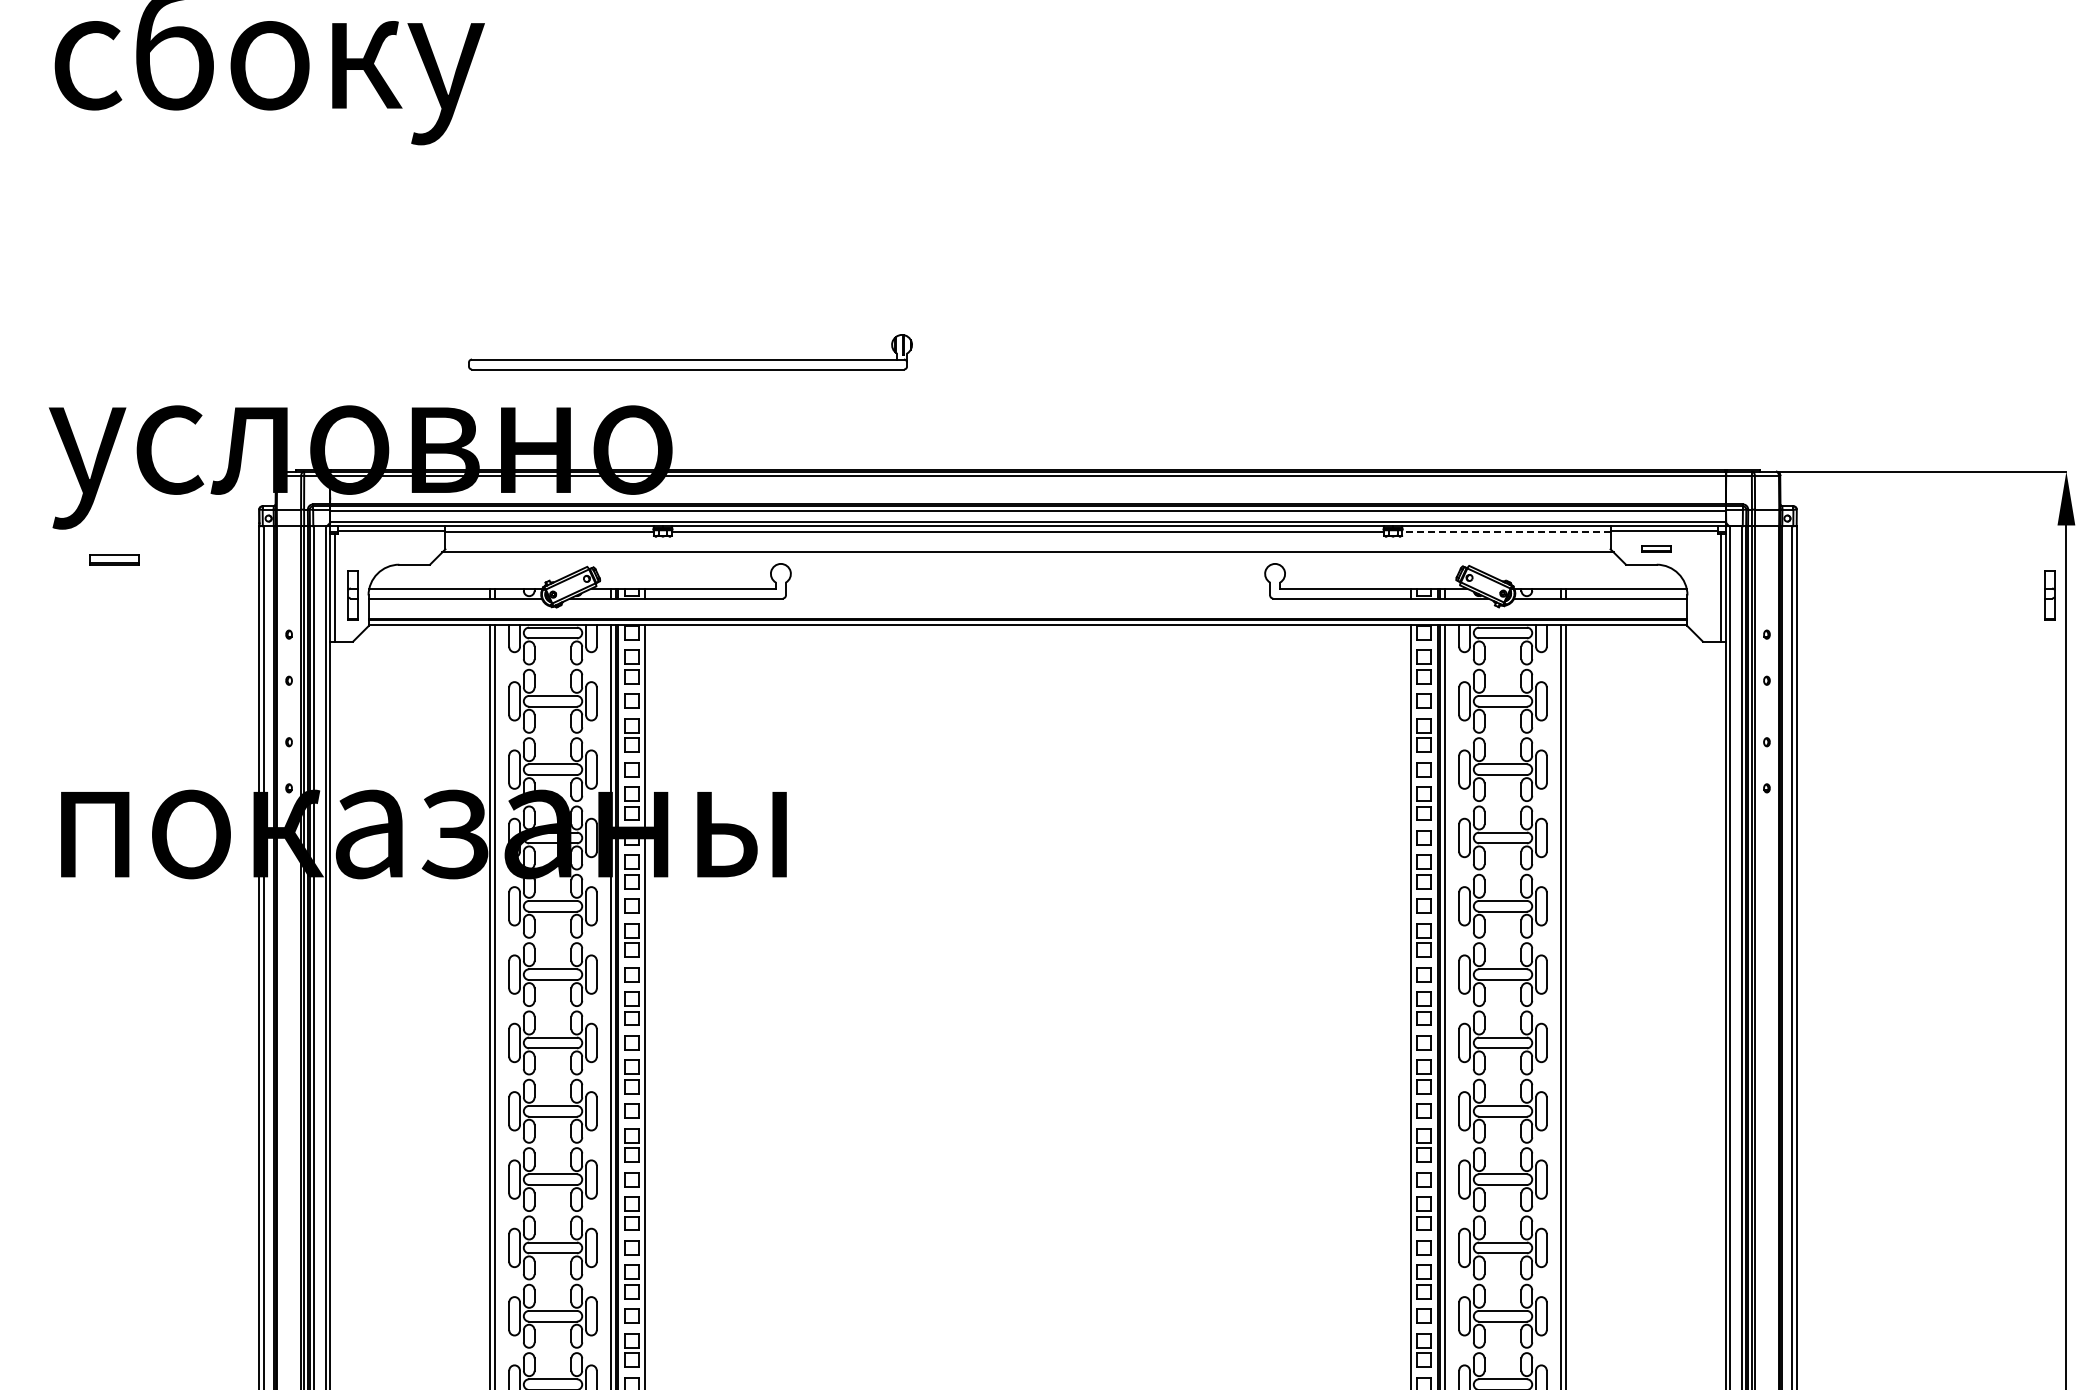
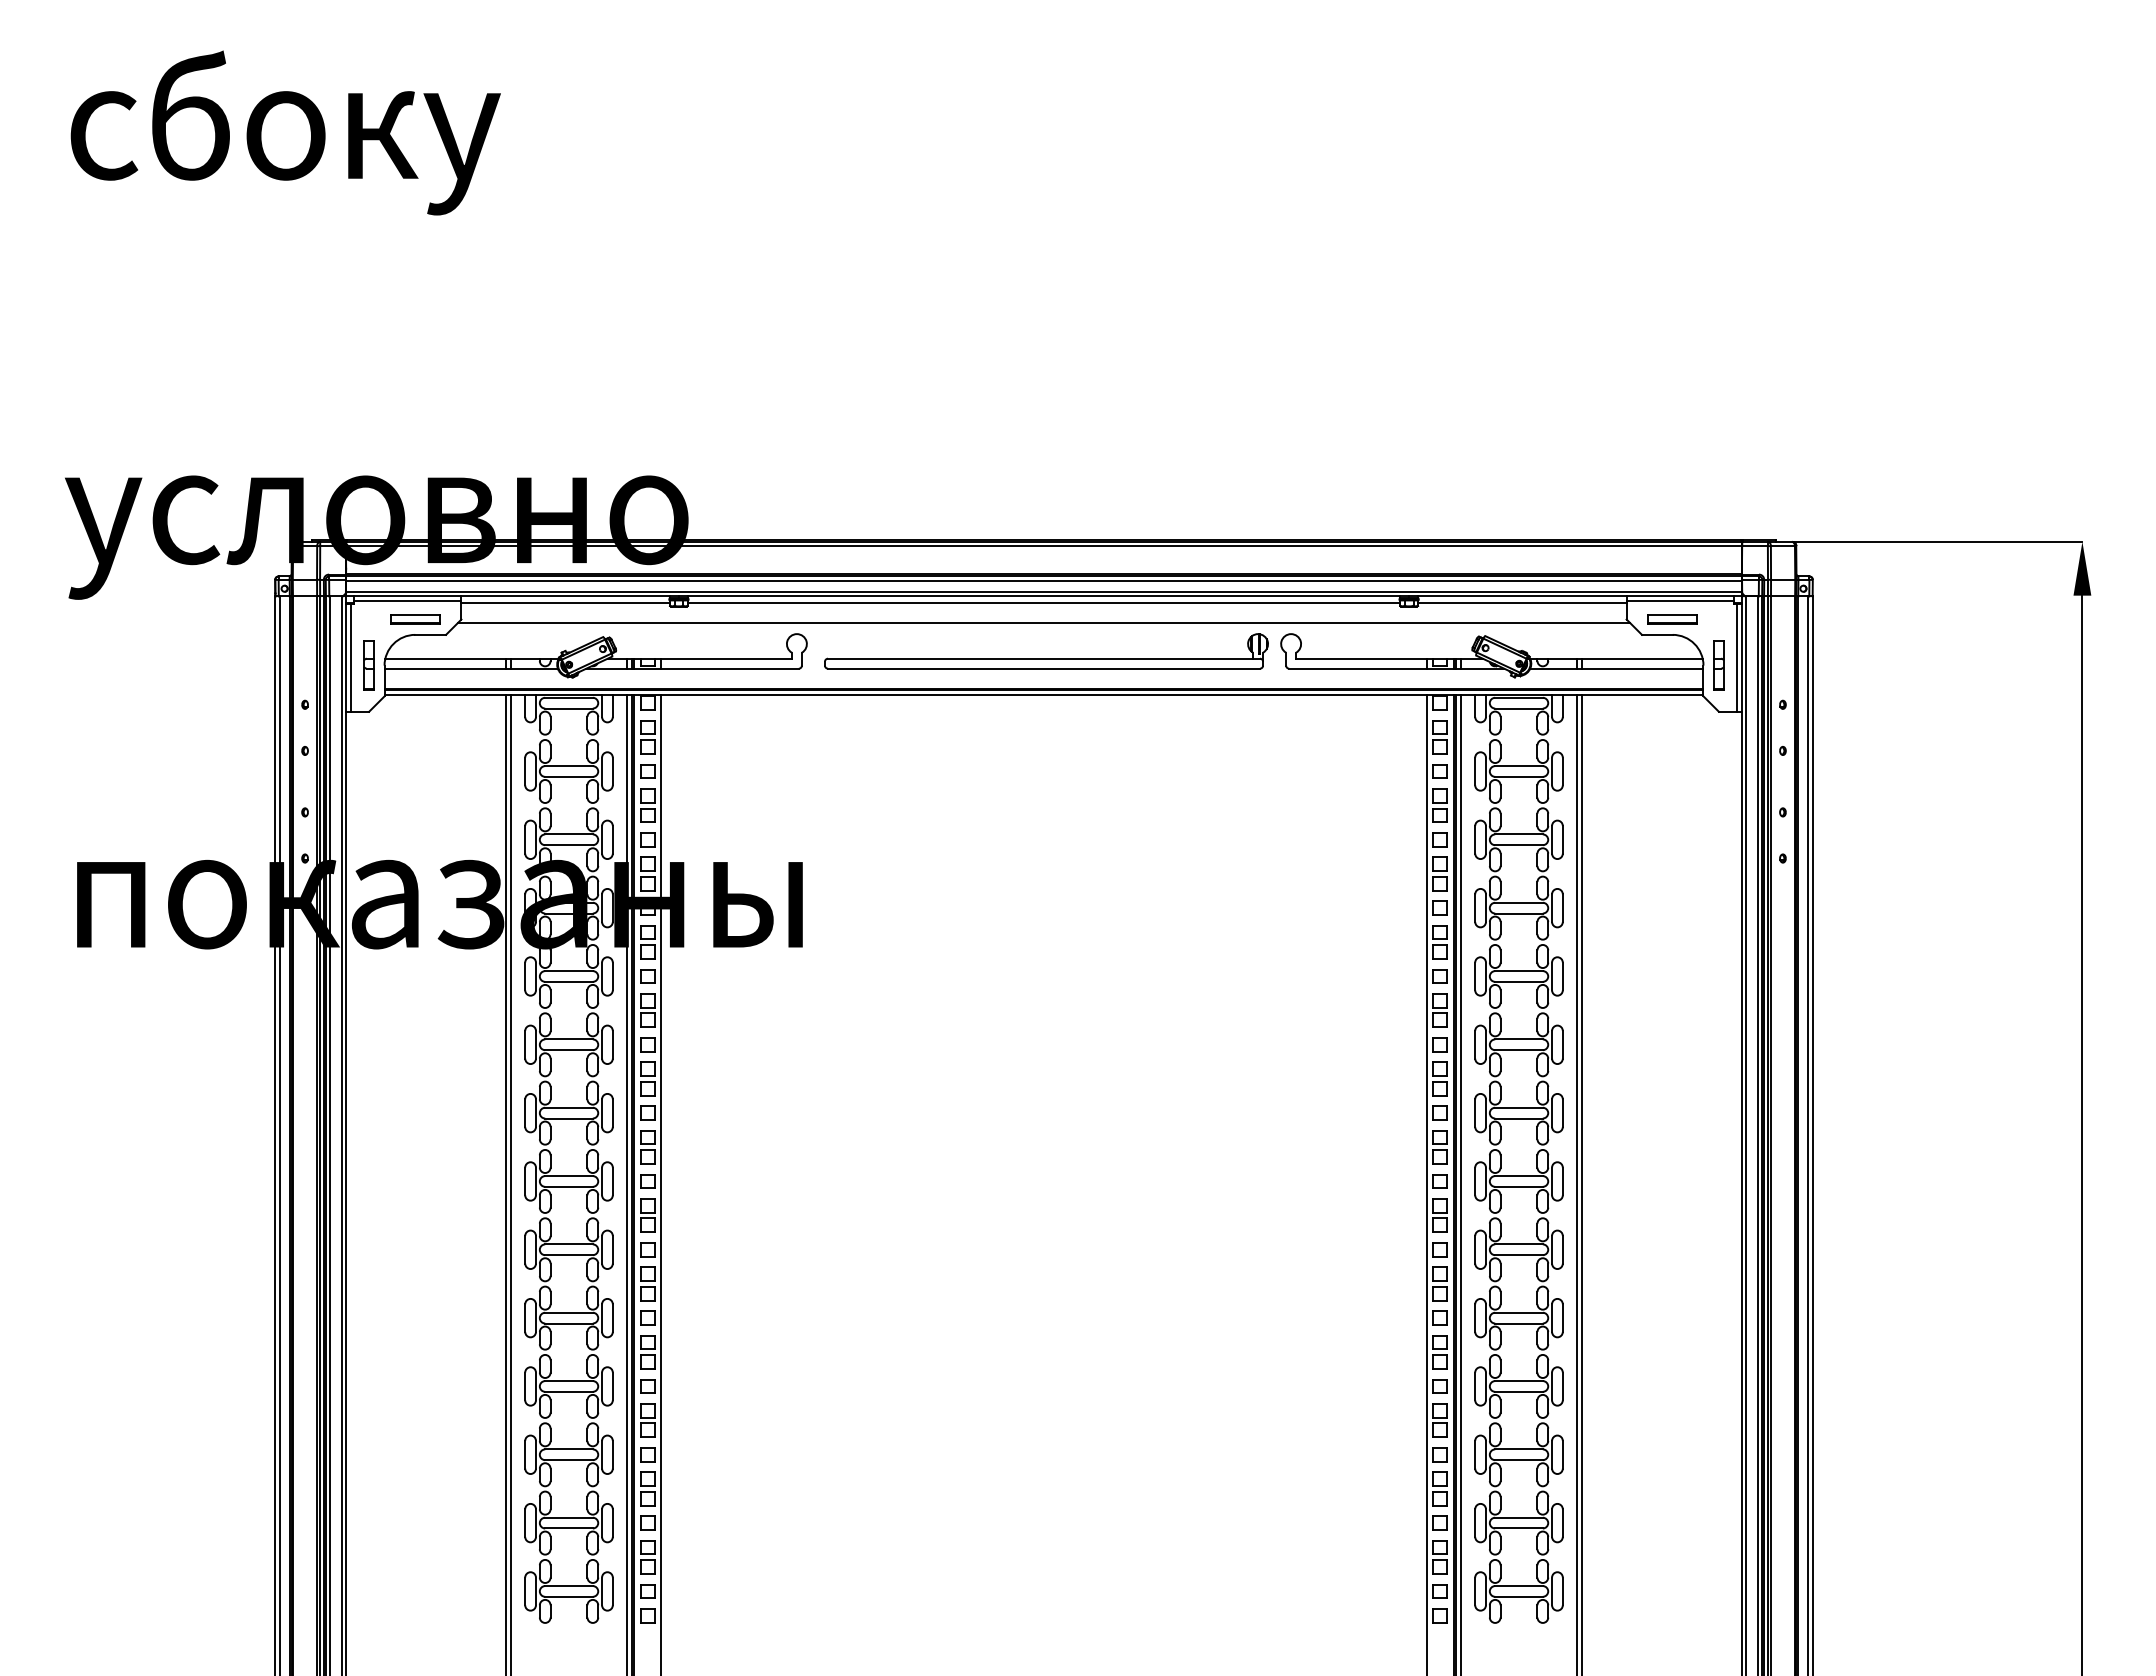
part: (690, 359) -> (1046, 658), moved
line: (1505, 532) -> (1521, 602), dashed -> solid
part: (1656, 549) -> (1672, 619), size x1.67
part: (114, 560) -> (415, 619), moved
part: (2049, 595) -> (1718, 665), moved

